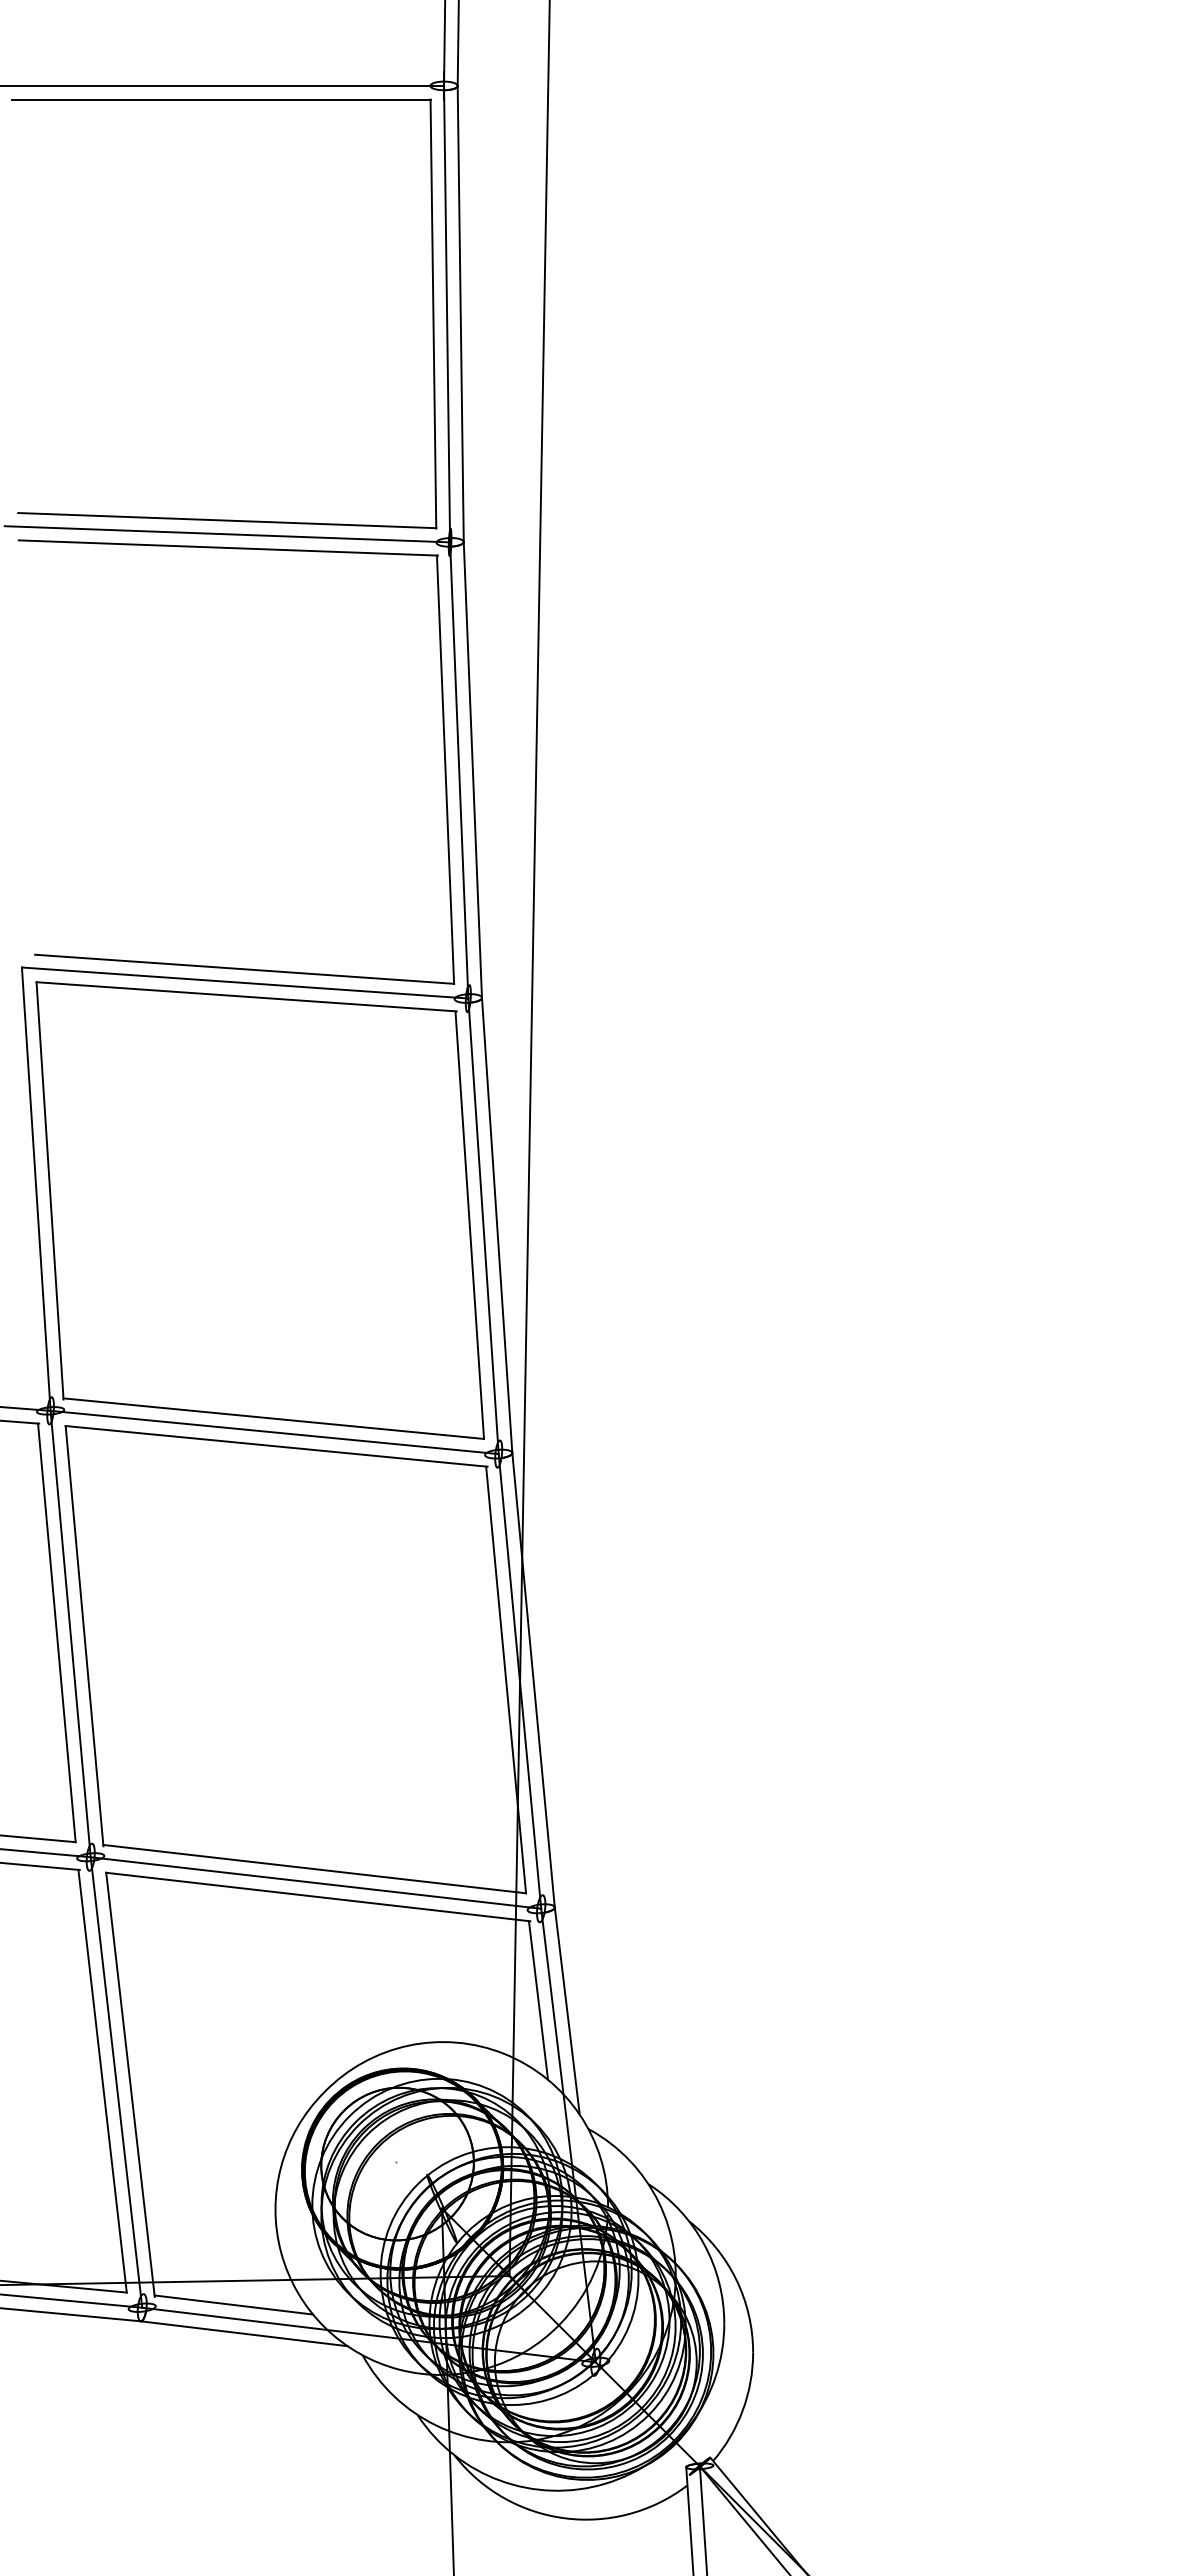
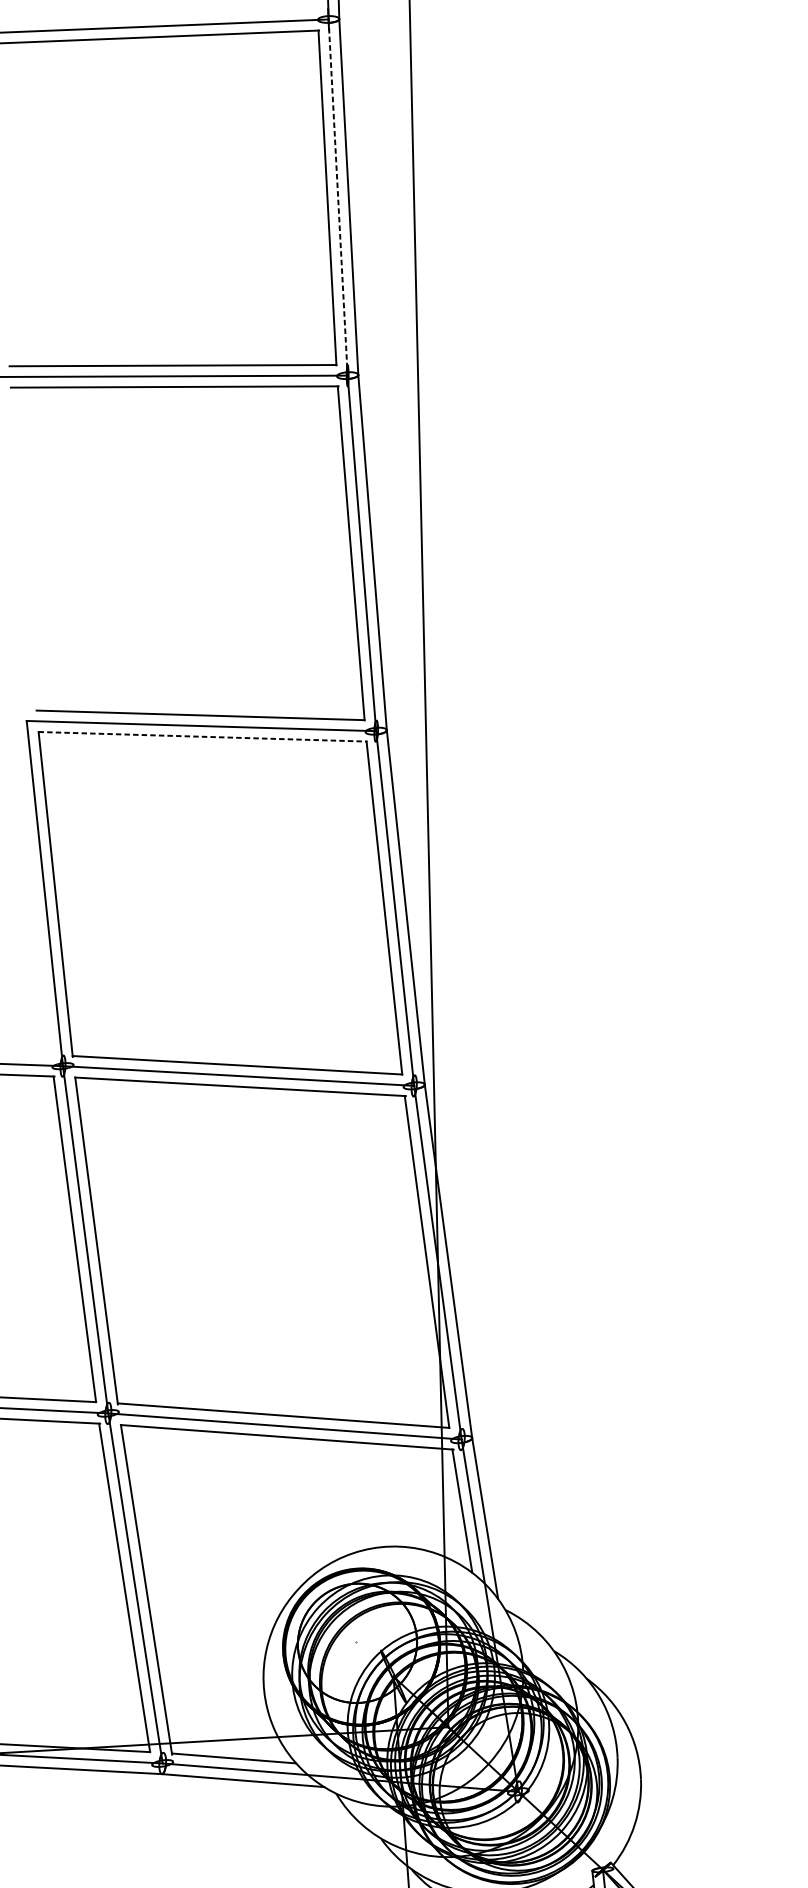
line: (447, 314) -> (338, 197), solid -> dashed
line: (246, 996) -> (202, 736), solid -> dashed

